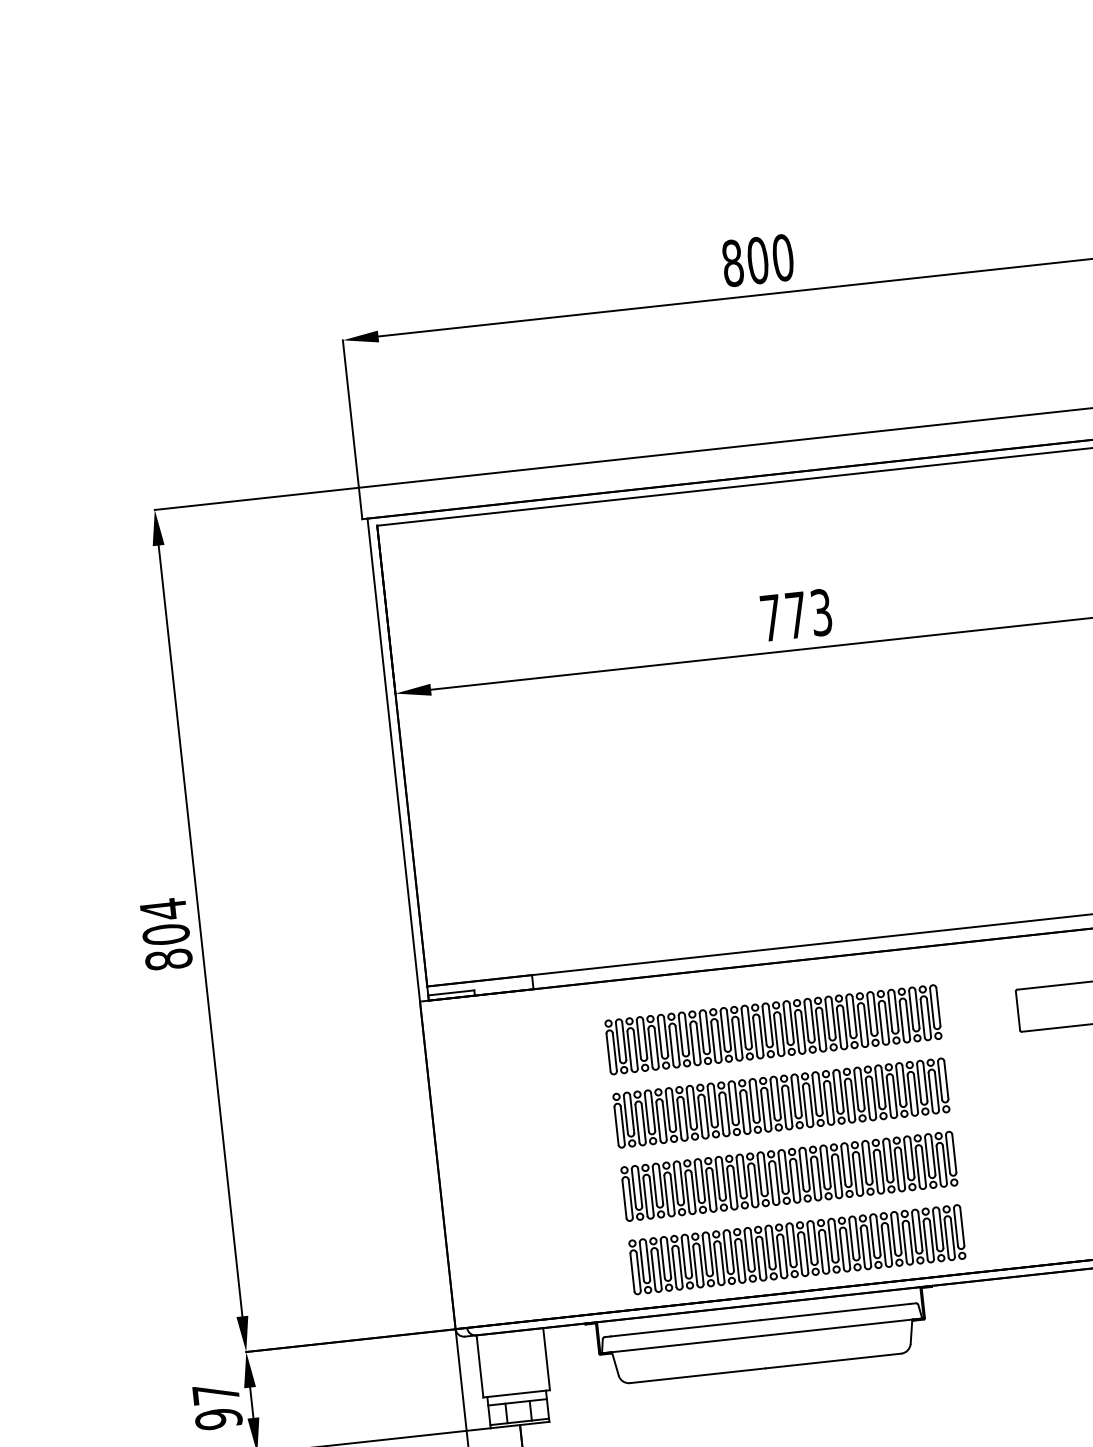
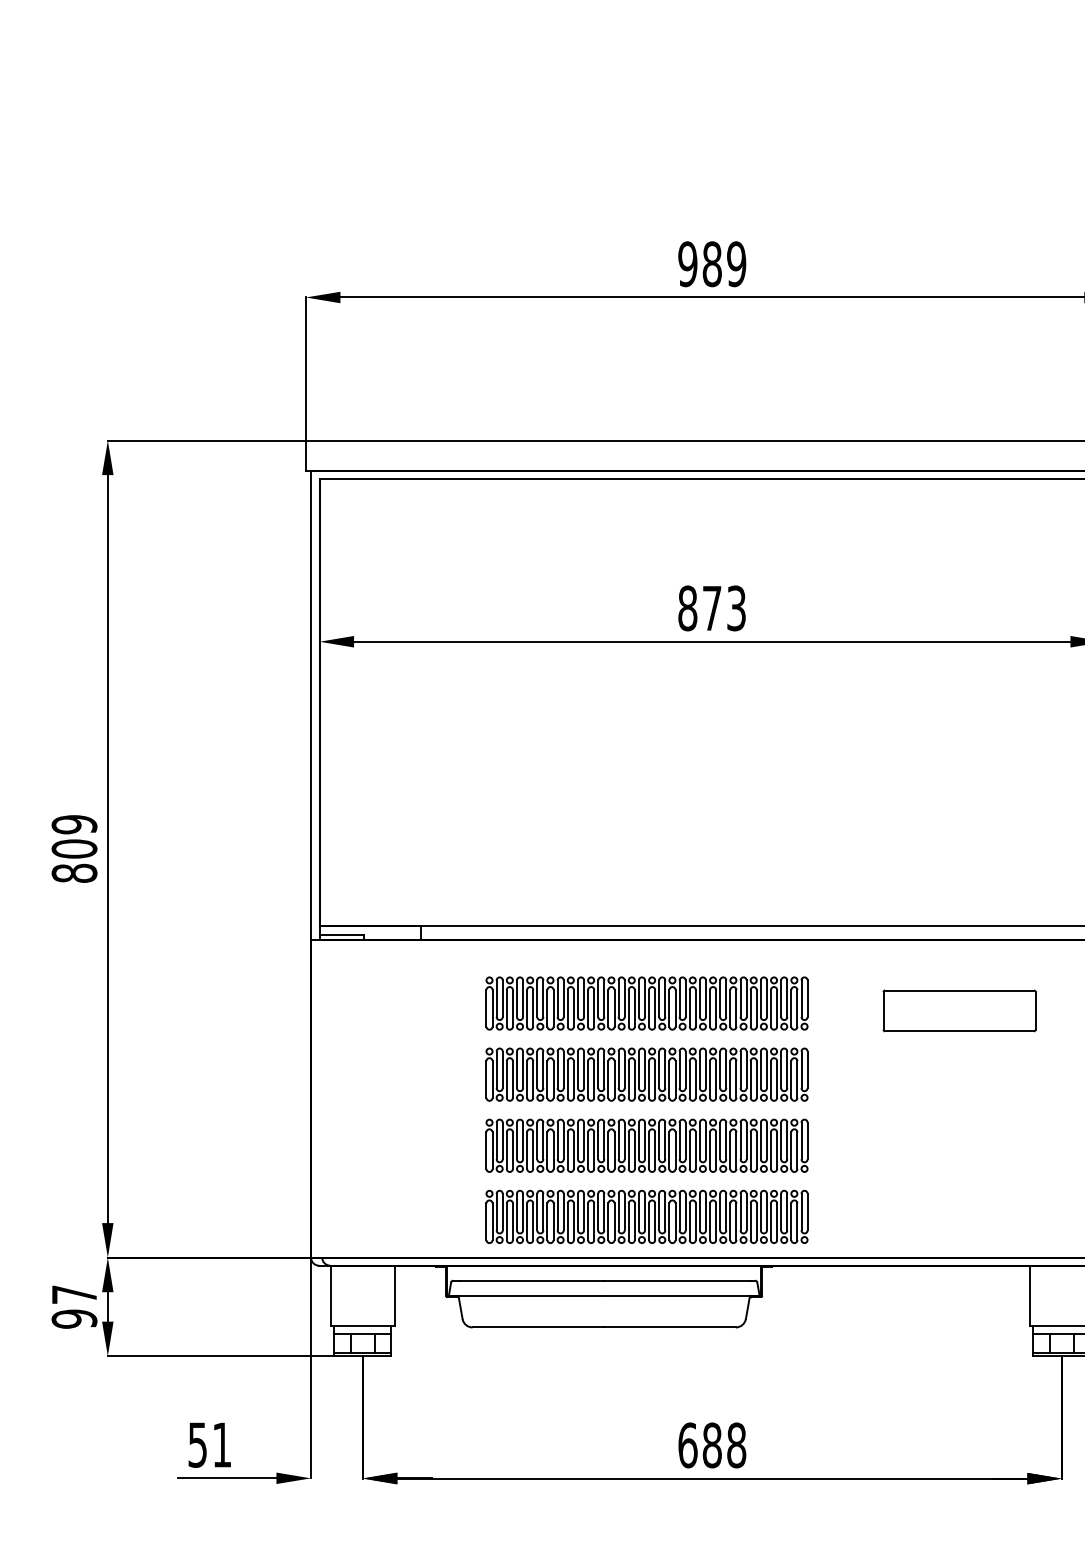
text: (758, 260) -> (712, 264), 800 -> 989
text: (770, 618) -> (687, 608), 773 -> 873
text: (163, 909) -> (74, 824), 804 -> 809

